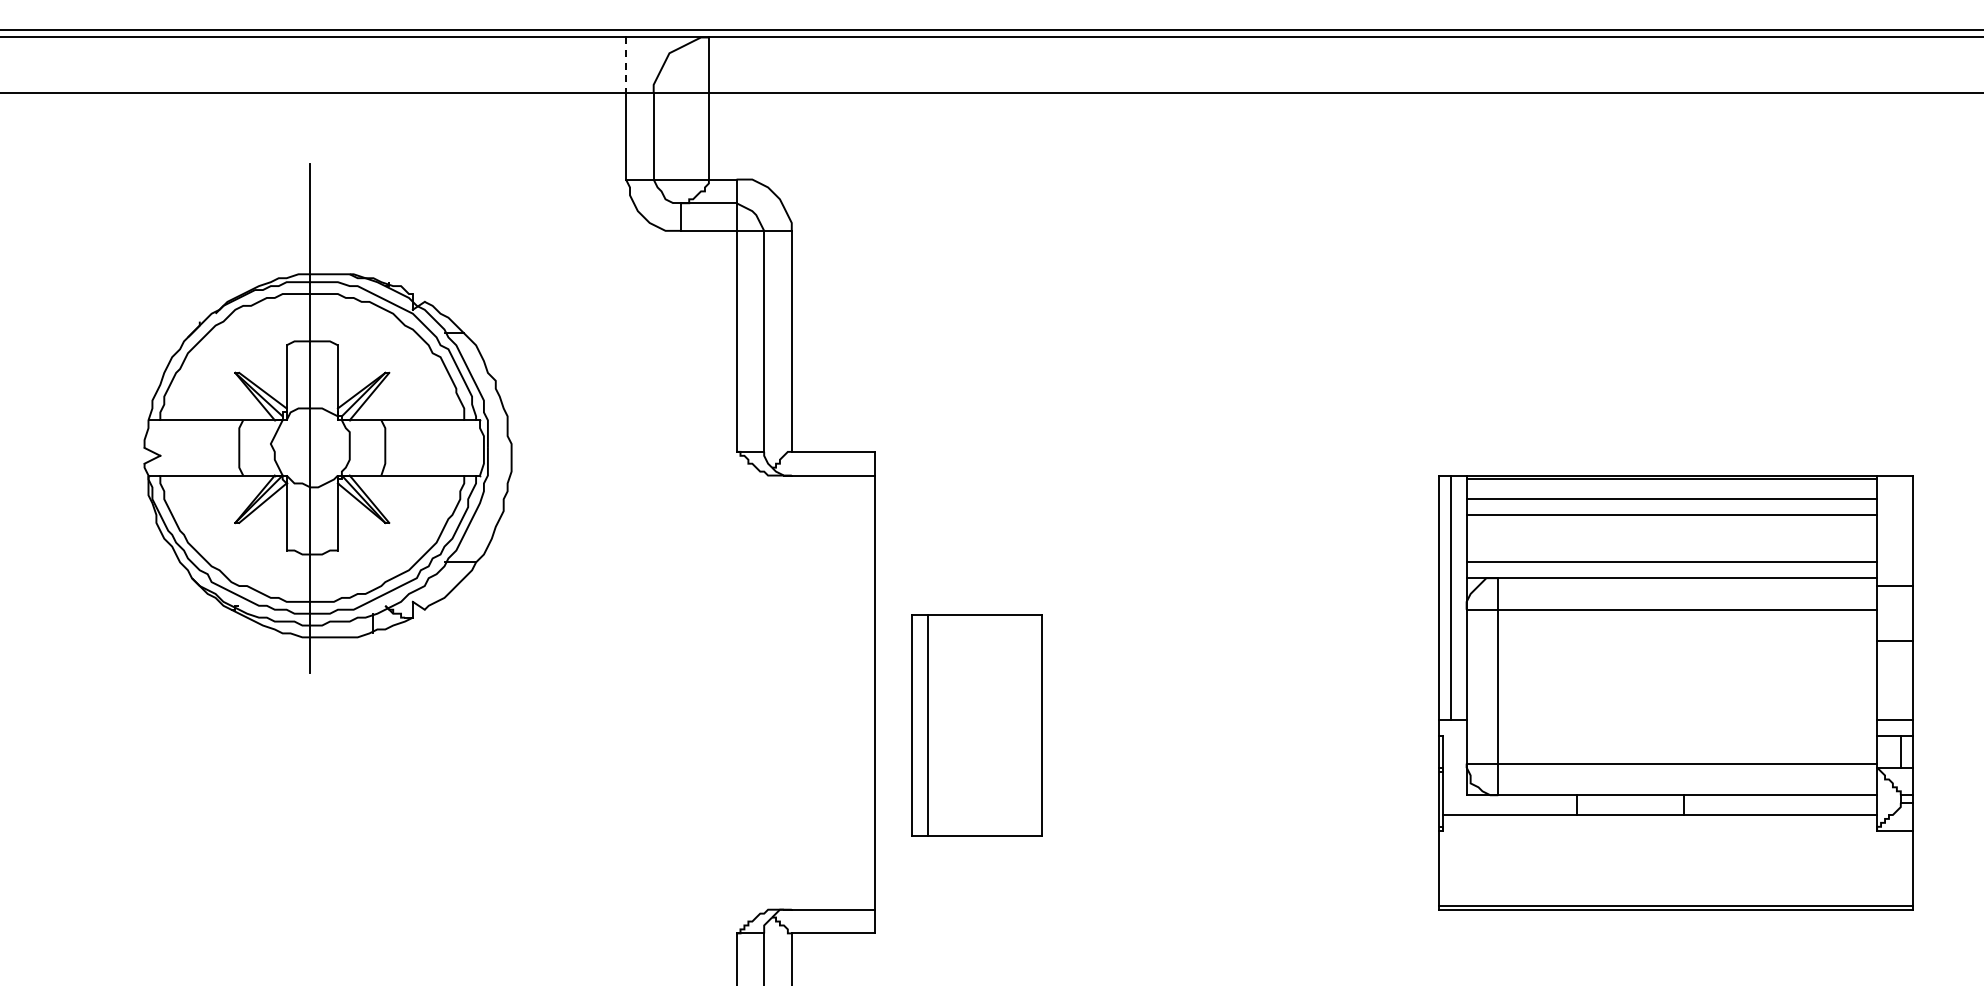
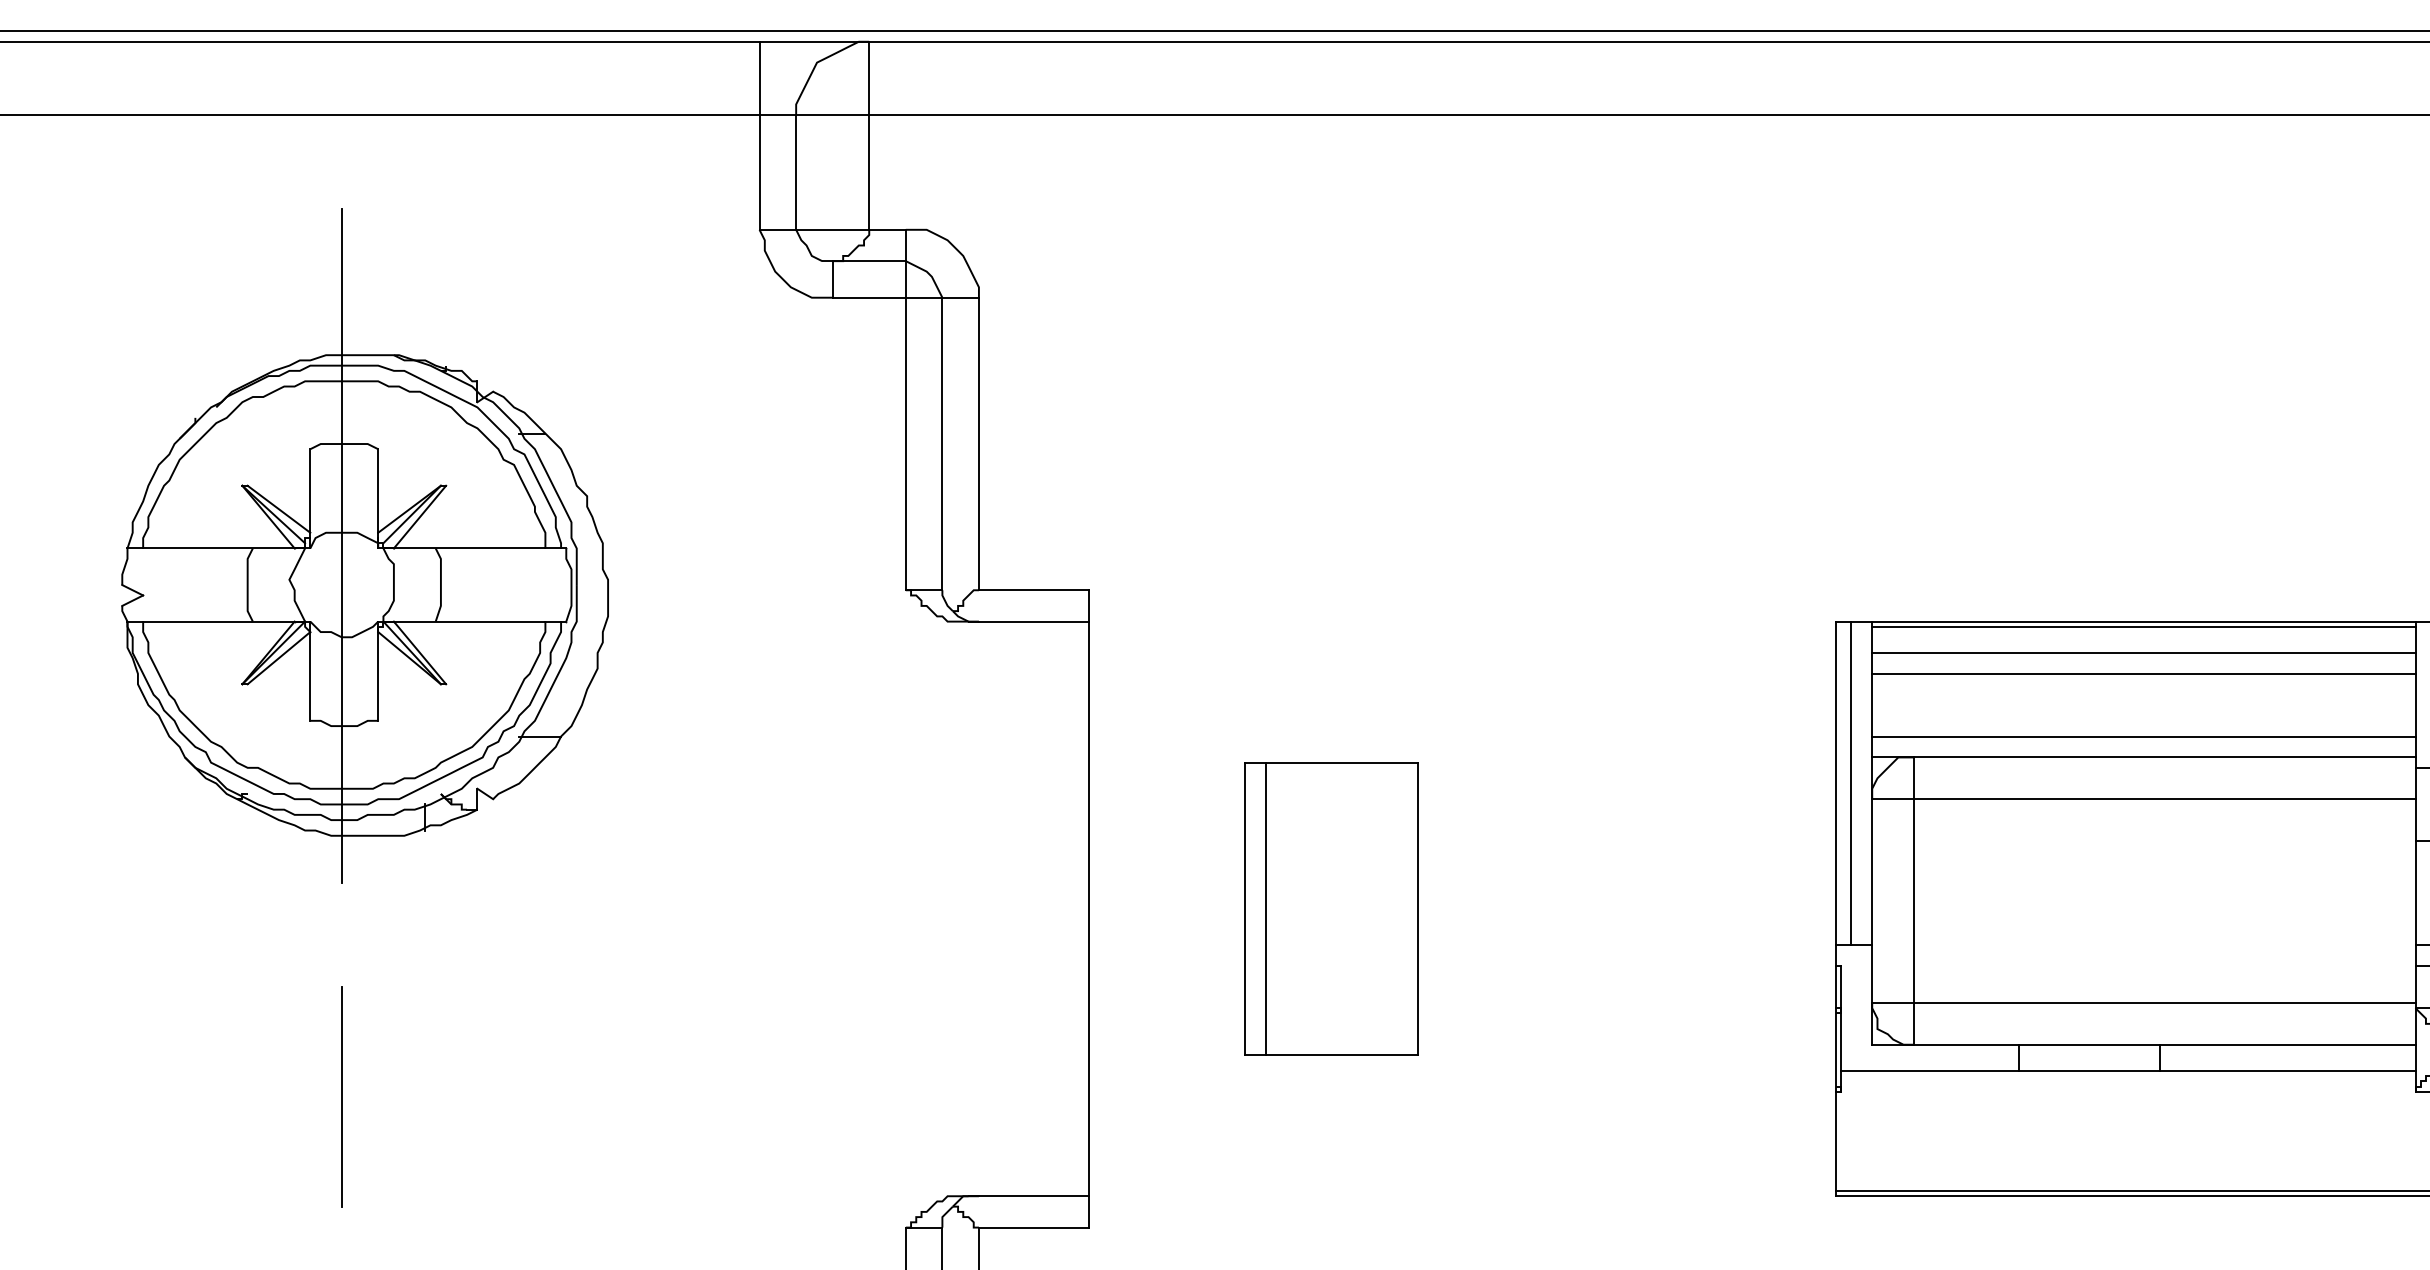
line: (626, 65) -> (760, 78), dashed -> solid
part: (976, 725) -> (1330, 908), moved
line: (310, 834) -> (341, 1096), added

